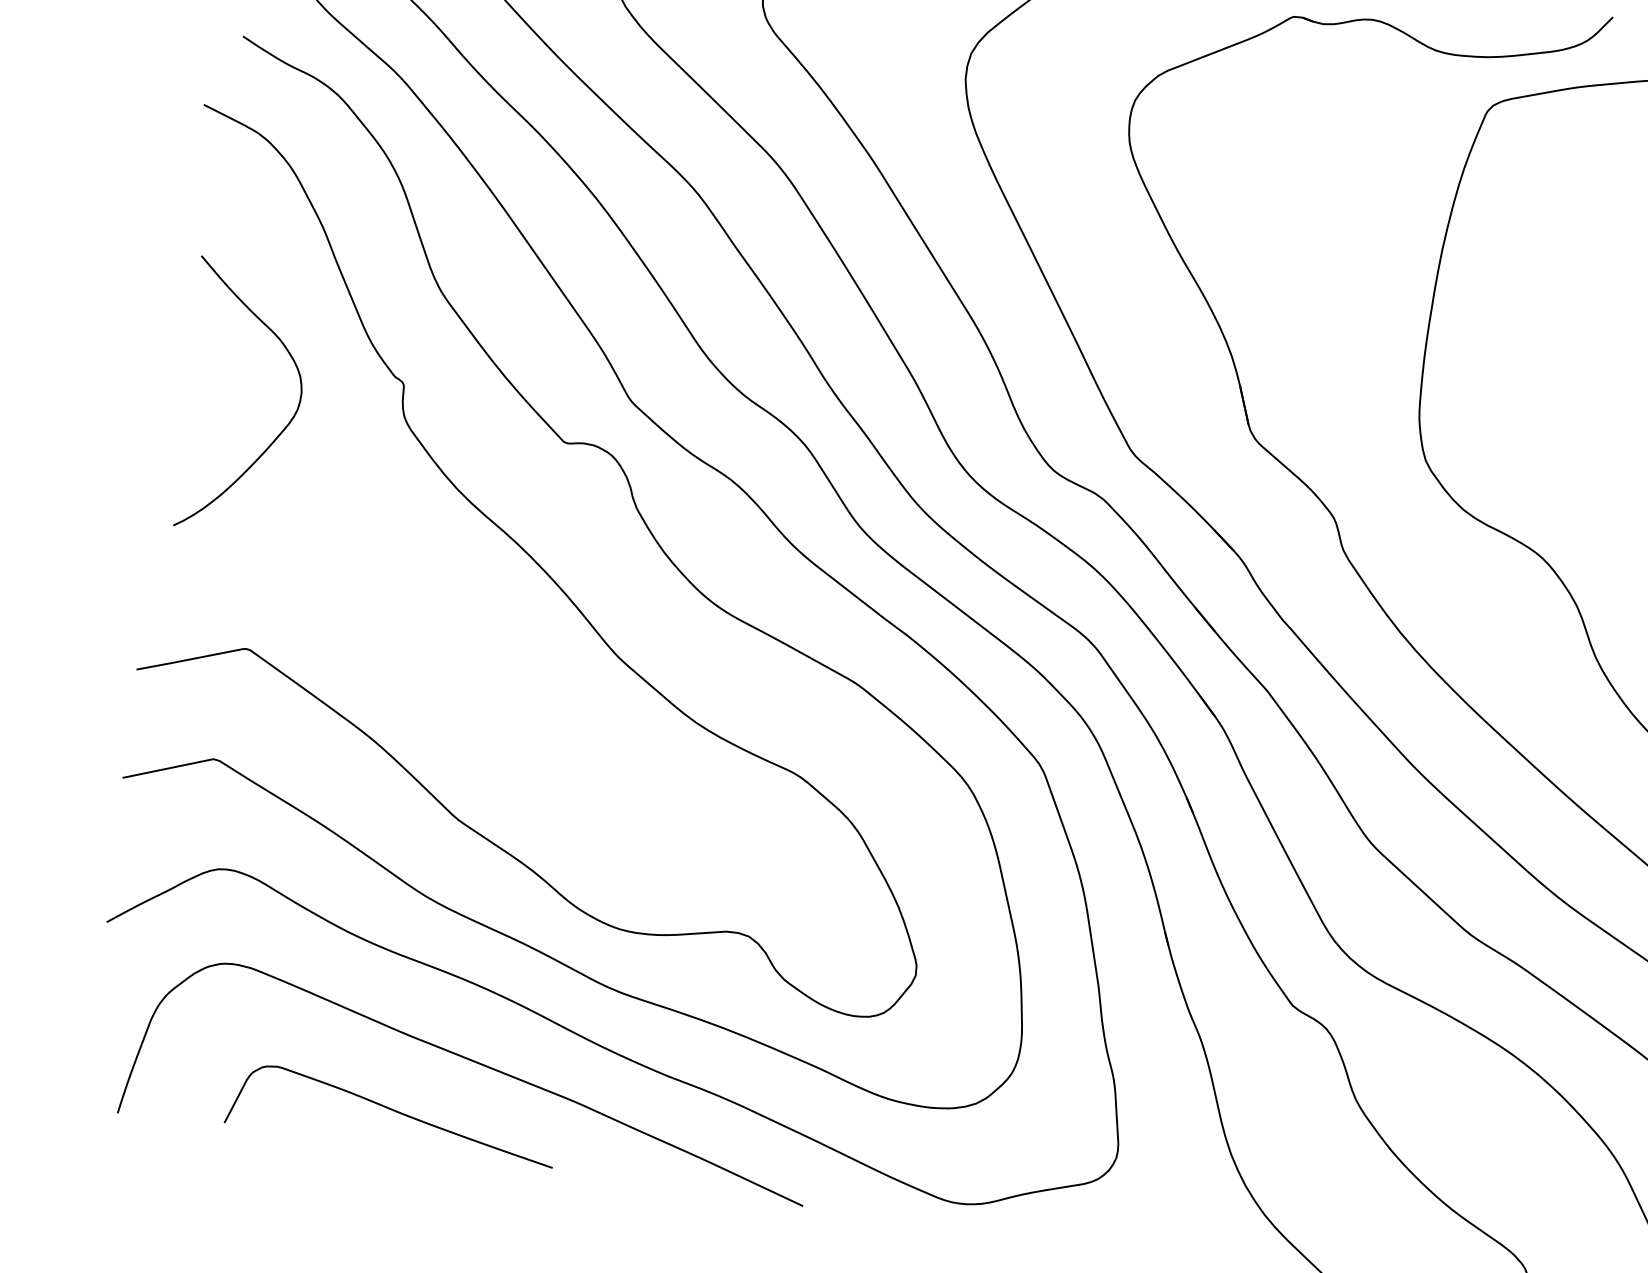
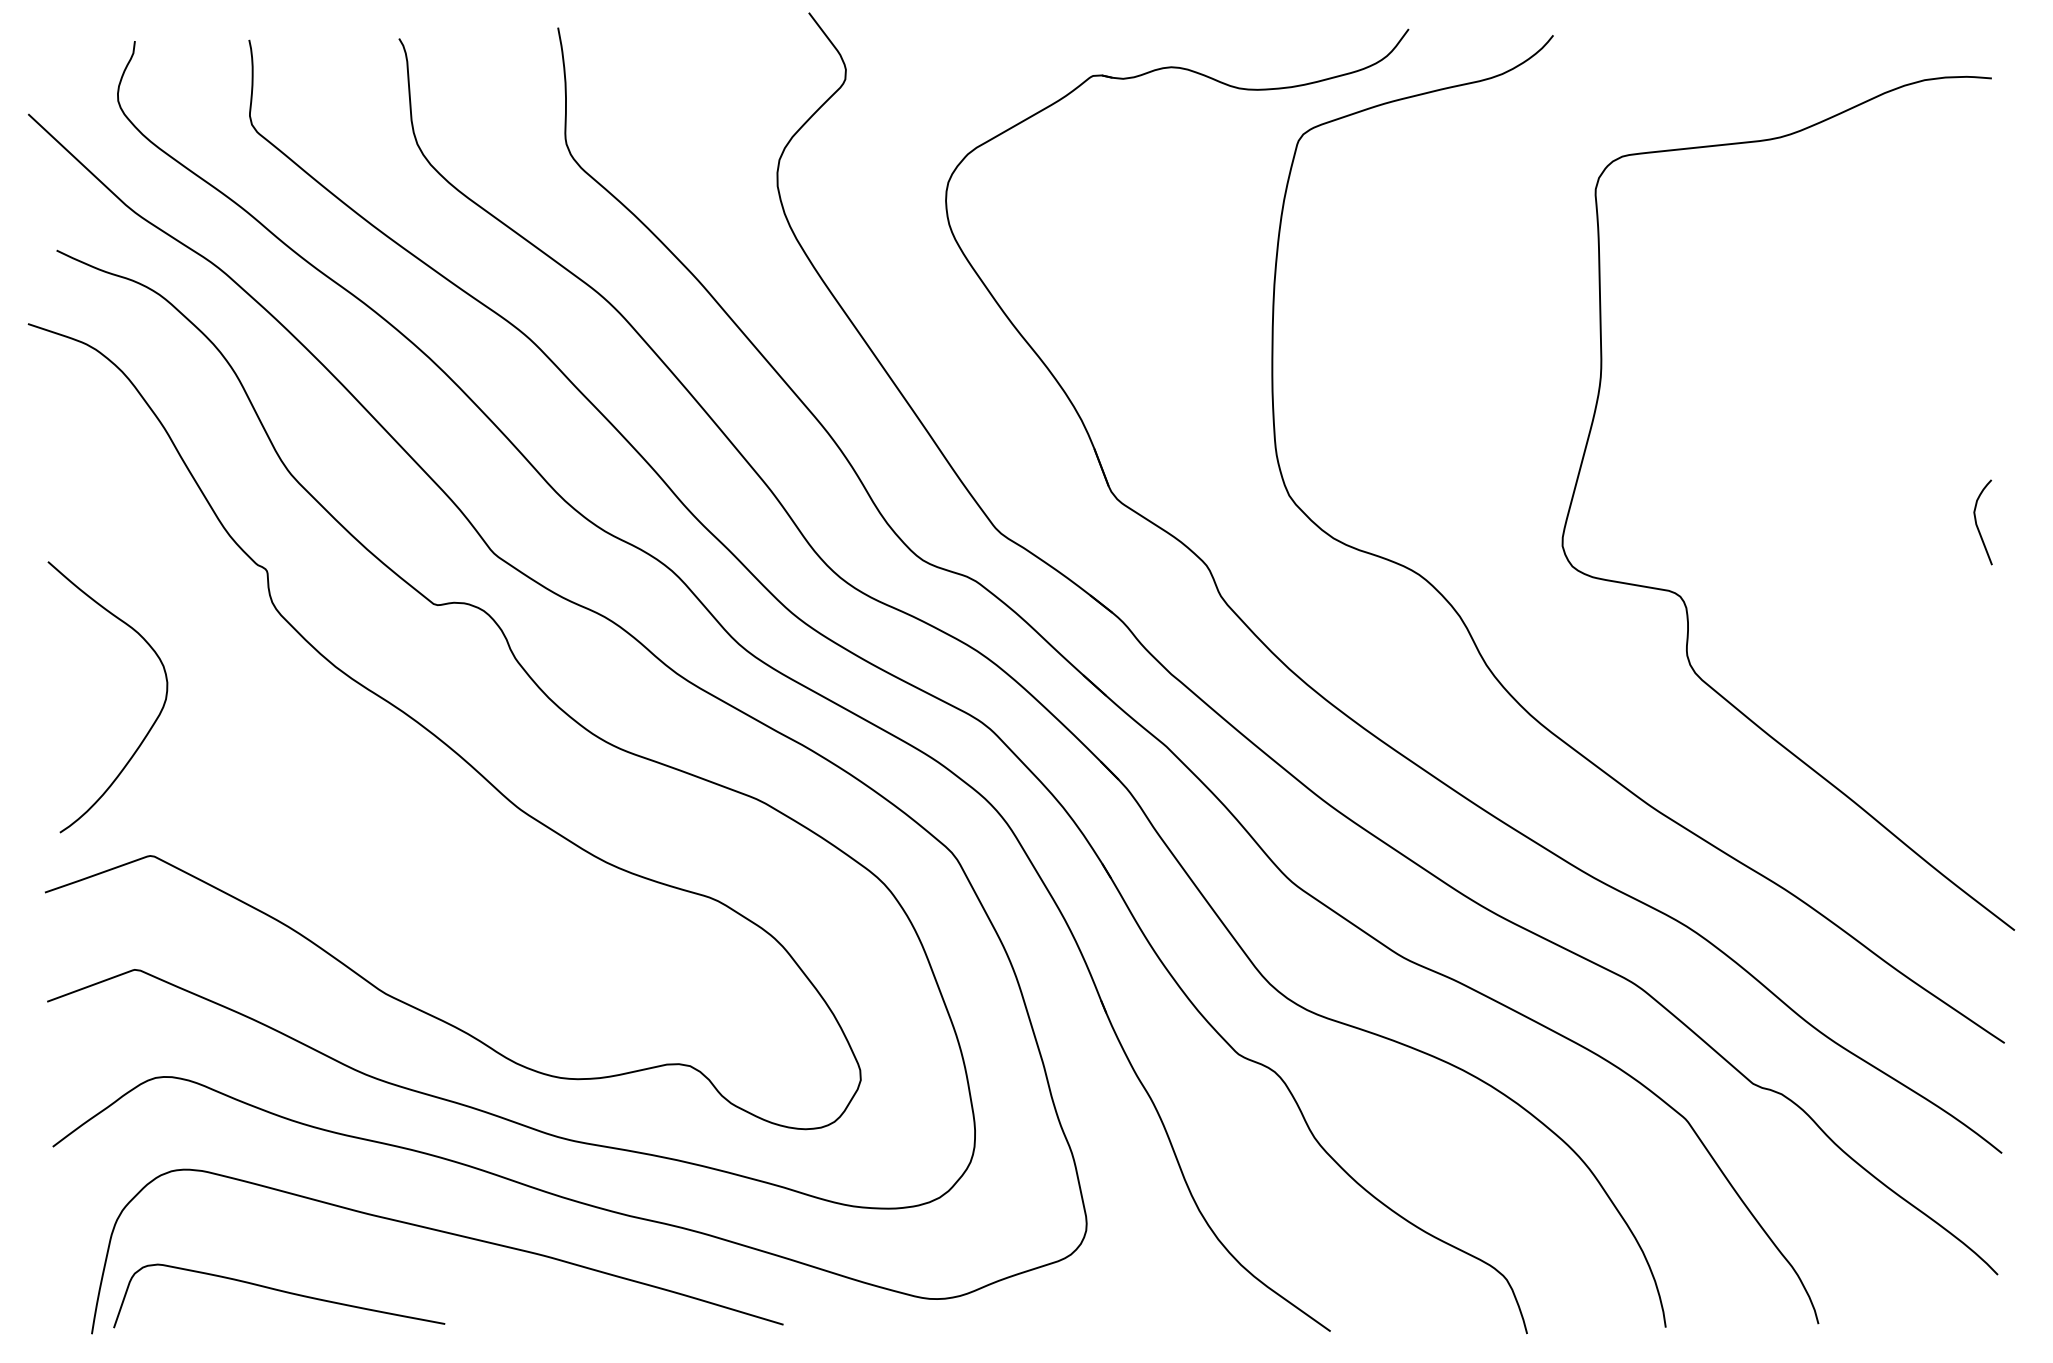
curve: (279, 433) -> (151, 725), moved
curve: (393, 1111) -> (279, 1291), moved

